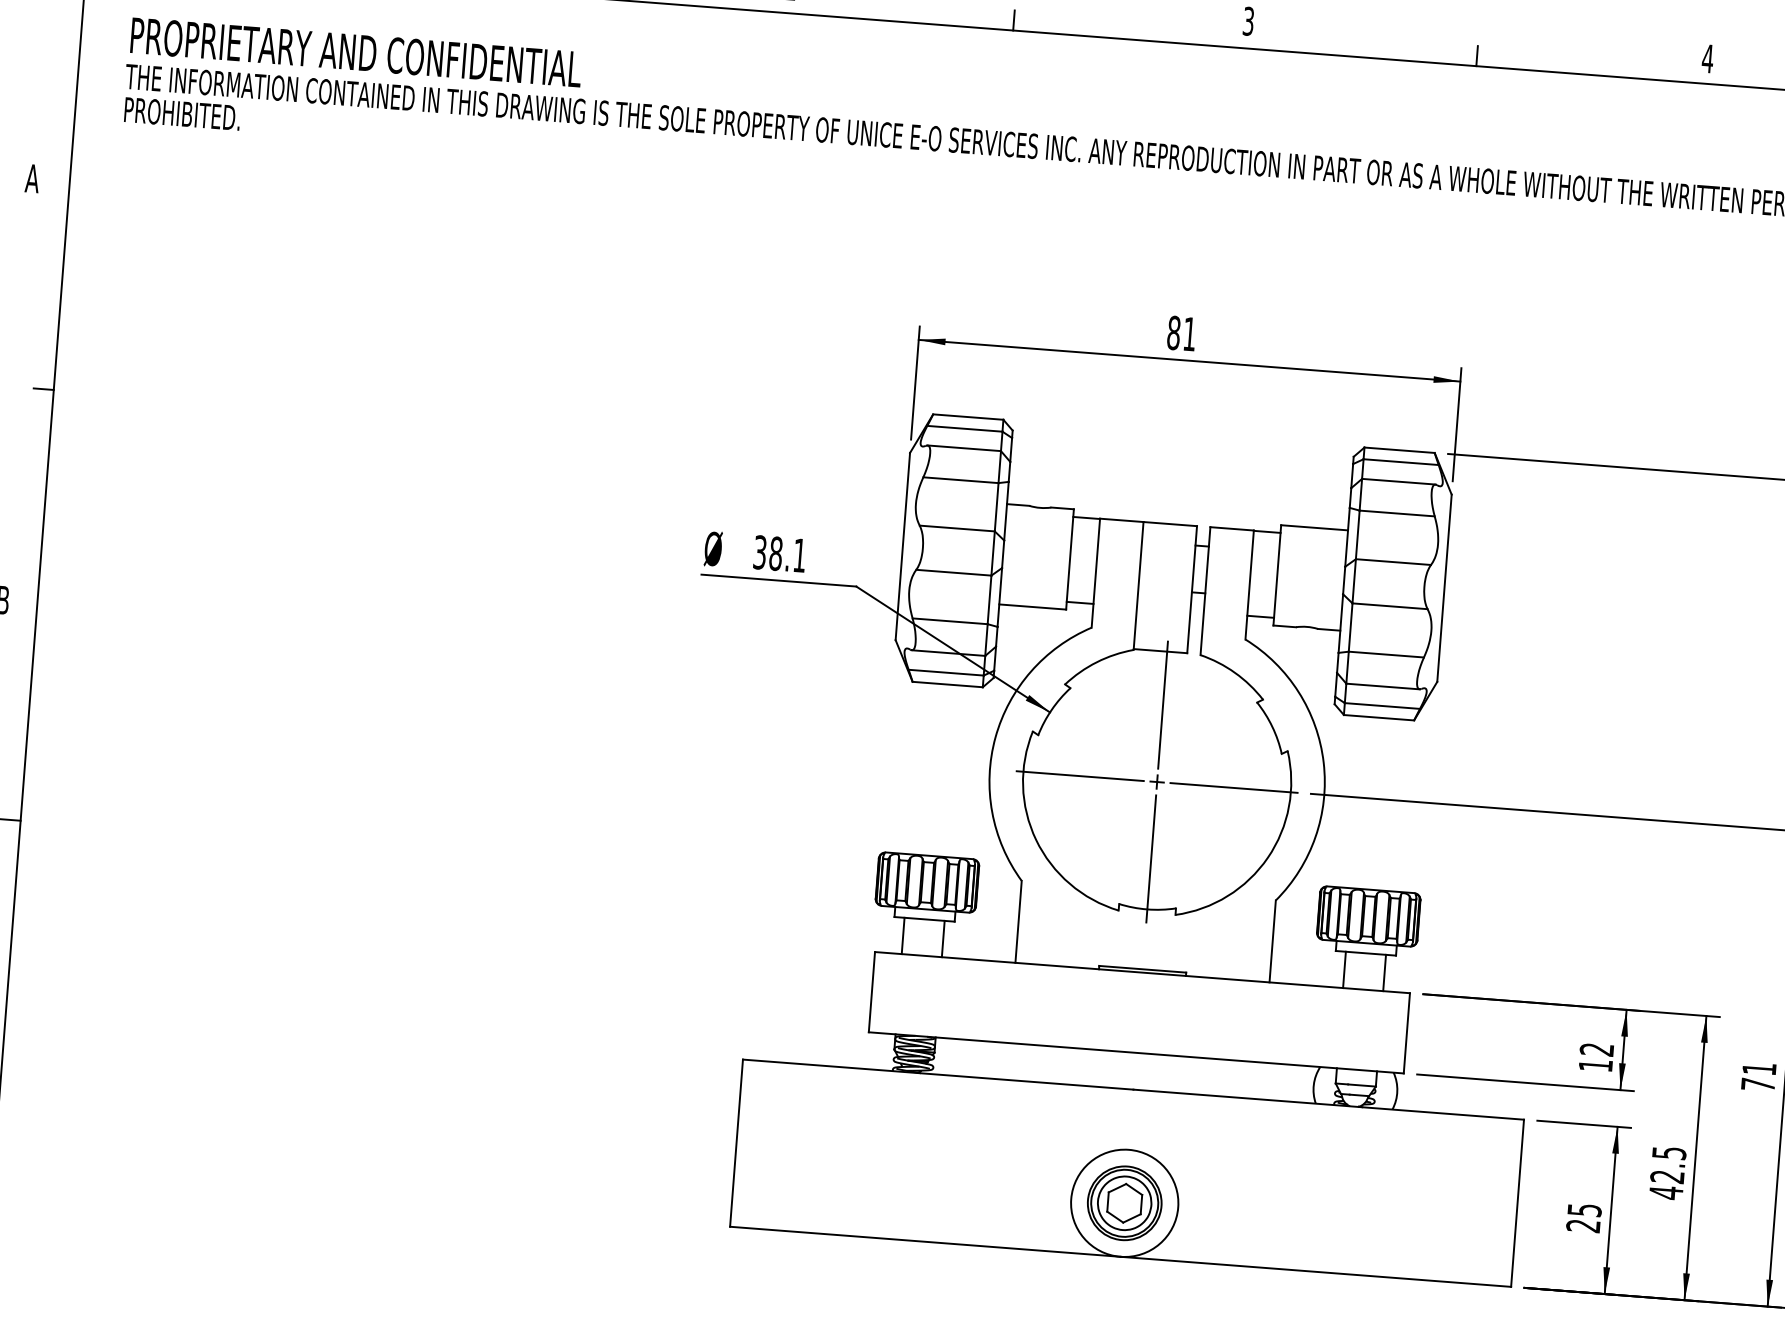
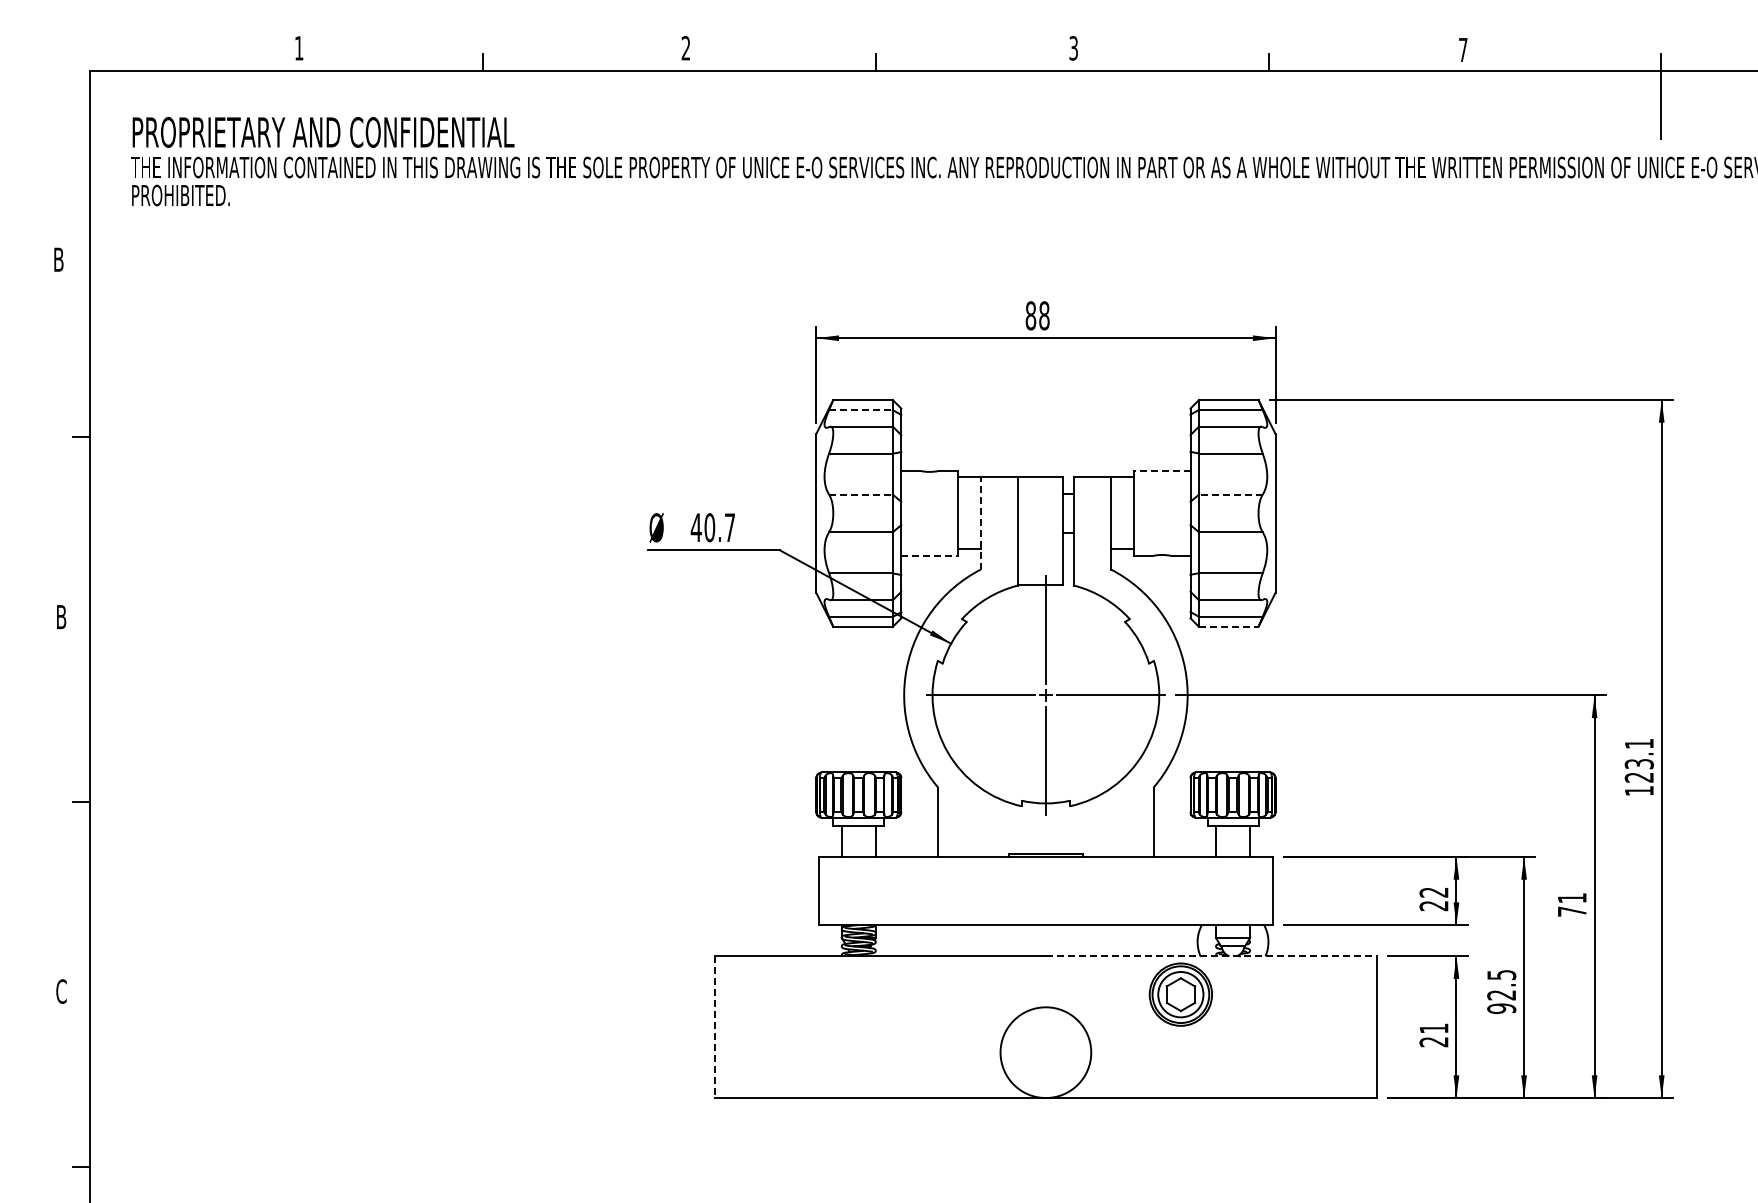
text: (1707, 58) -> (1462, 49), 4 -> 7
text: (32, 178) -> (58, 259), A -> B
text: (1189, 333) -> (1044, 315), 81 -> 88
line: (964, 429) -> (860, 410), solid -> dashed
line: (1313, 527) -> (1161, 470), solid -> dashed
line: (957, 528) -> (861, 494), solid -> dashed
text: (779, 553) -> (712, 527), 38.1 -> 40.7
line: (1393, 561) -> (1230, 494), solid -> dashed
line: (1095, 572) -> (980, 522), solid -> dashed
line: (1033, 606) -> (930, 555), solid -> dashed
line: (1378, 717) -> (1228, 626), solid -> dashed
text: (1595, 1066) -> (1433, 906), 12 -> 22
line: (1328, 1104) -> (1211, 956), solid -> dashed
line: (736, 1143) -> (714, 1027), solid -> dashed
text: (1666, 1192) -> (1501, 1008), 42.5 -> 92.5
part: (1124, 1203) -> (1180, 994), moved
text: (1584, 1209) -> (1433, 1028), 25 -> 21

